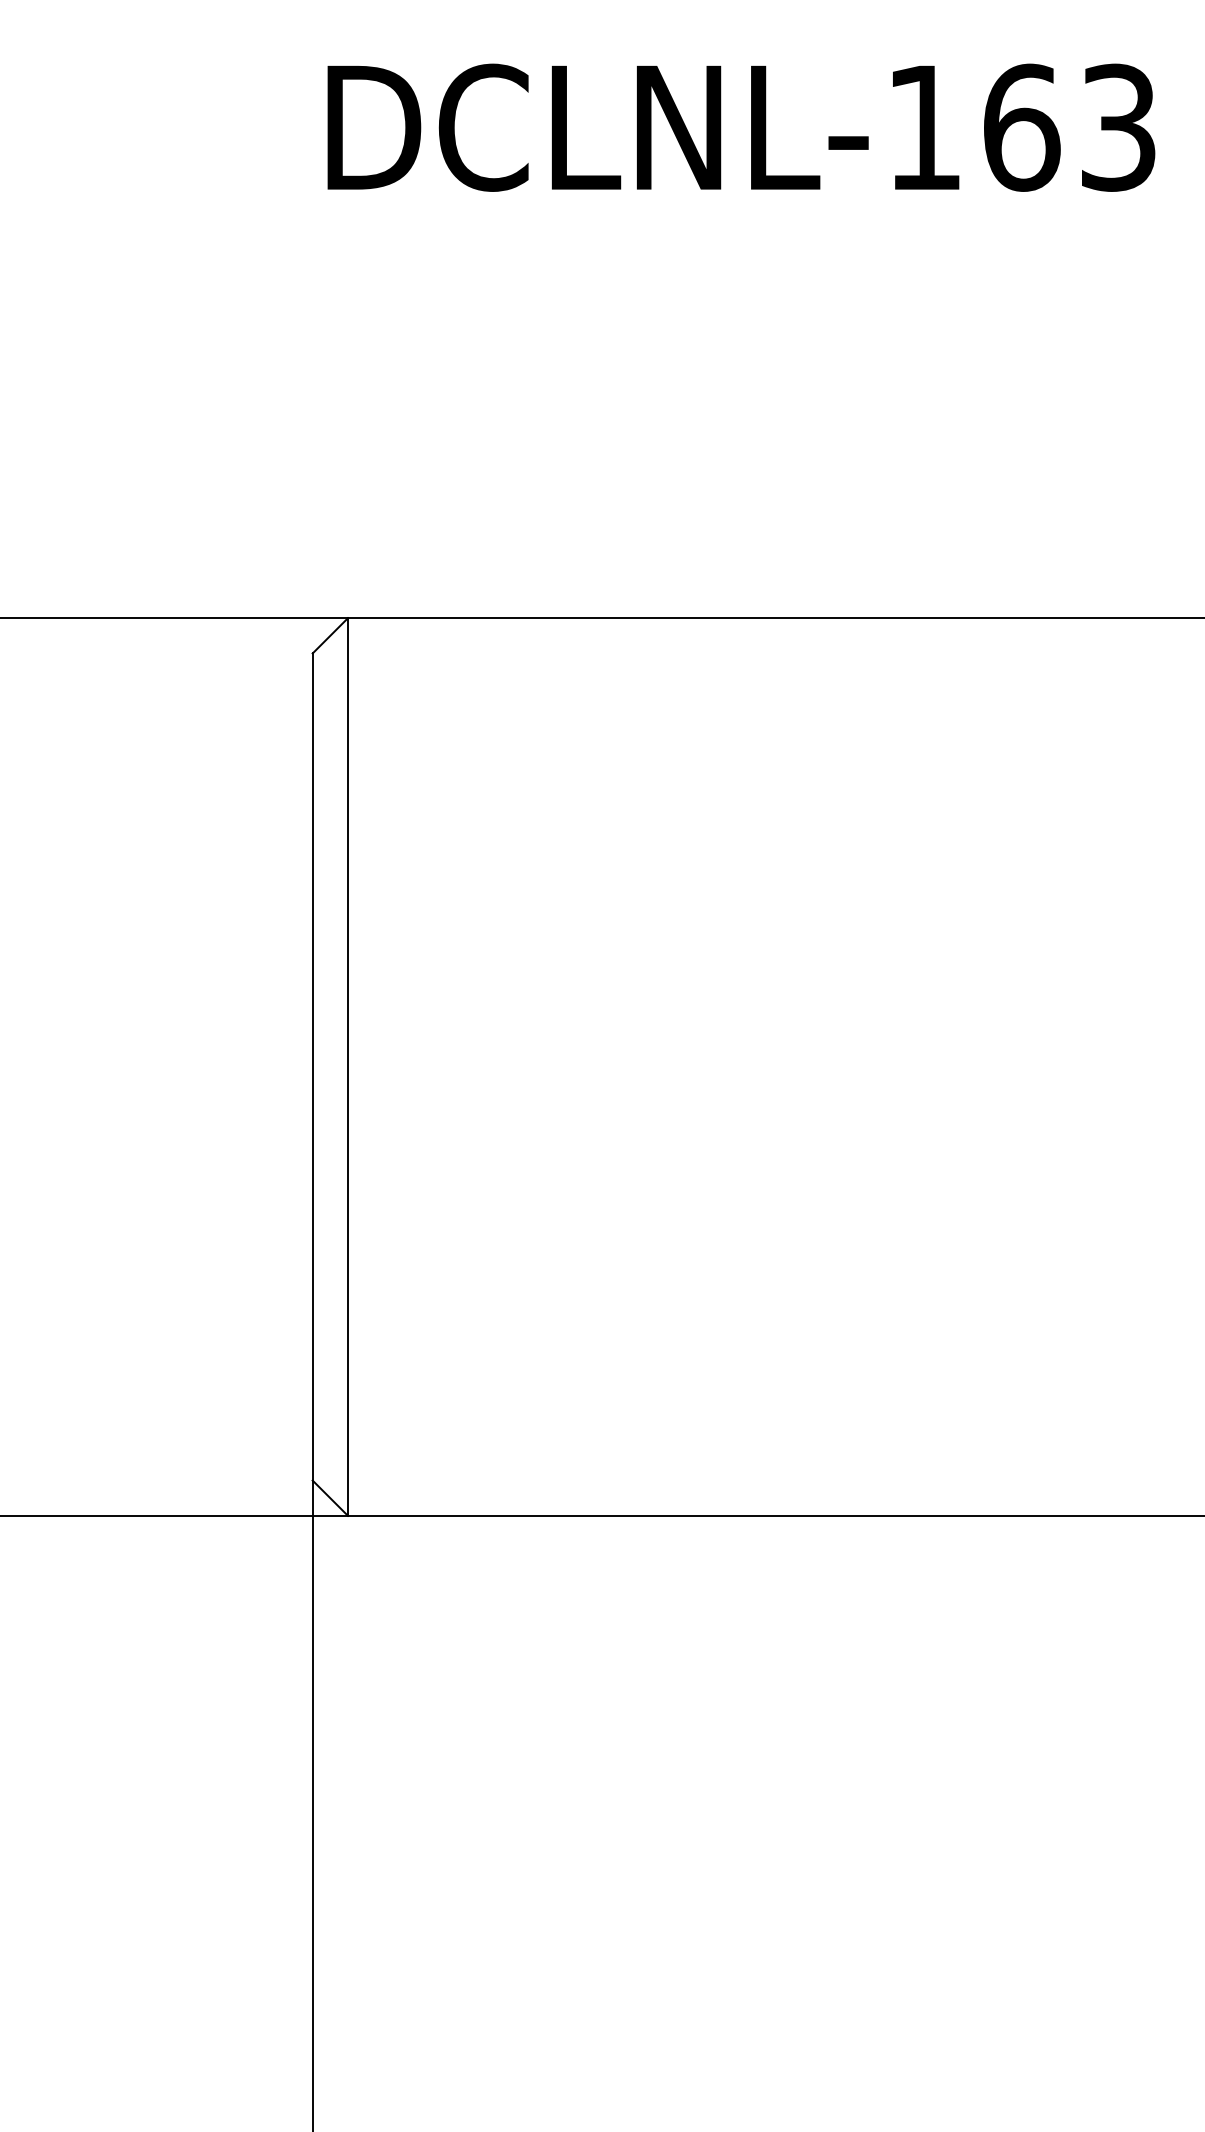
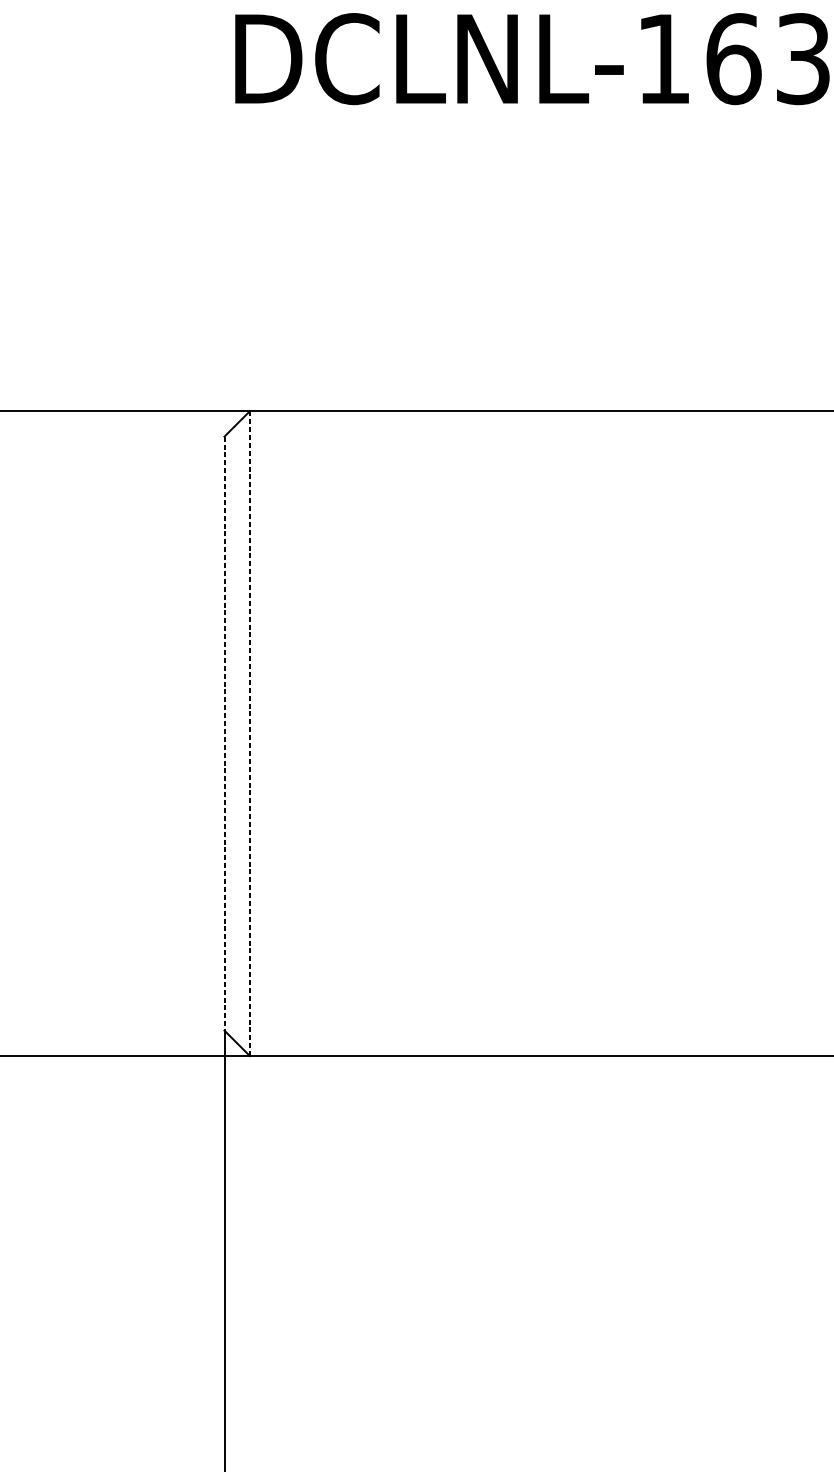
line: (312, 1067) -> (224, 733), solid -> dashed
line: (348, 1067) -> (250, 733), solid -> dashed

